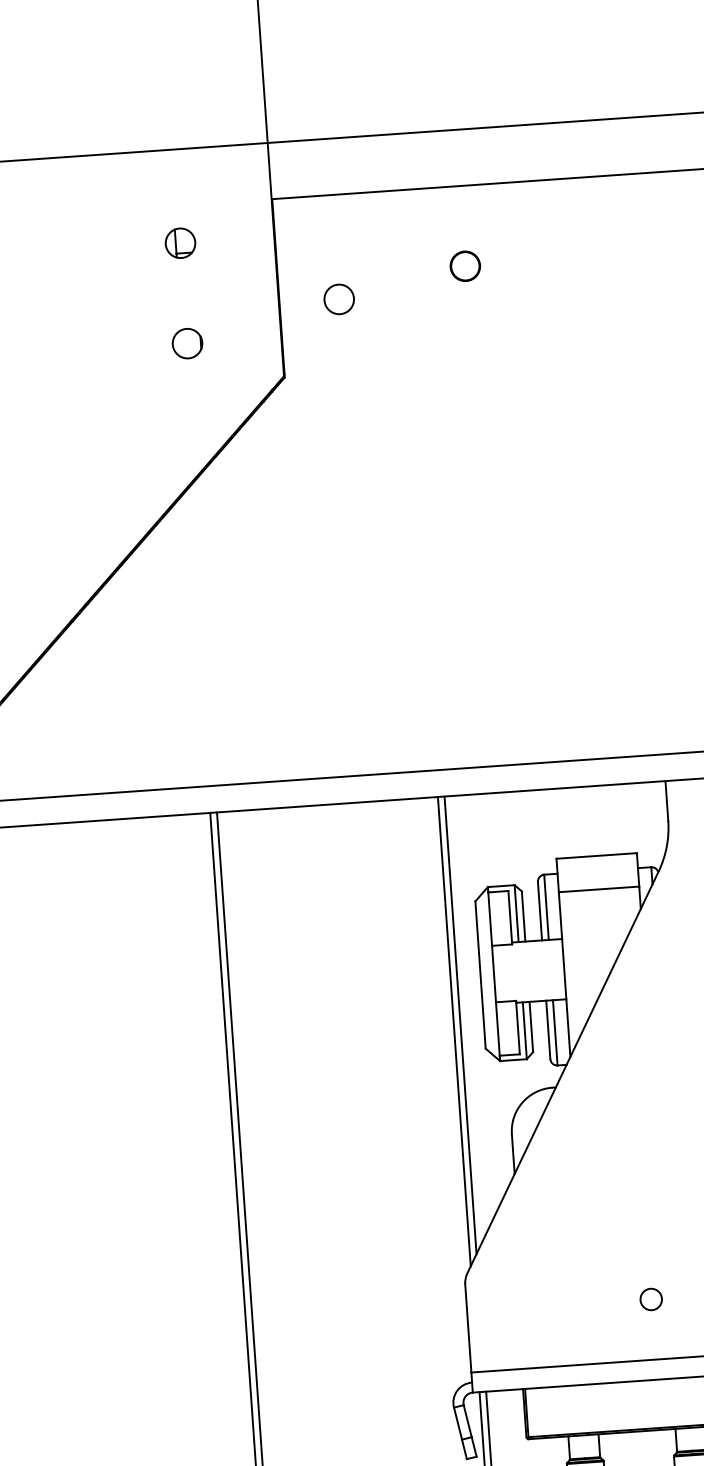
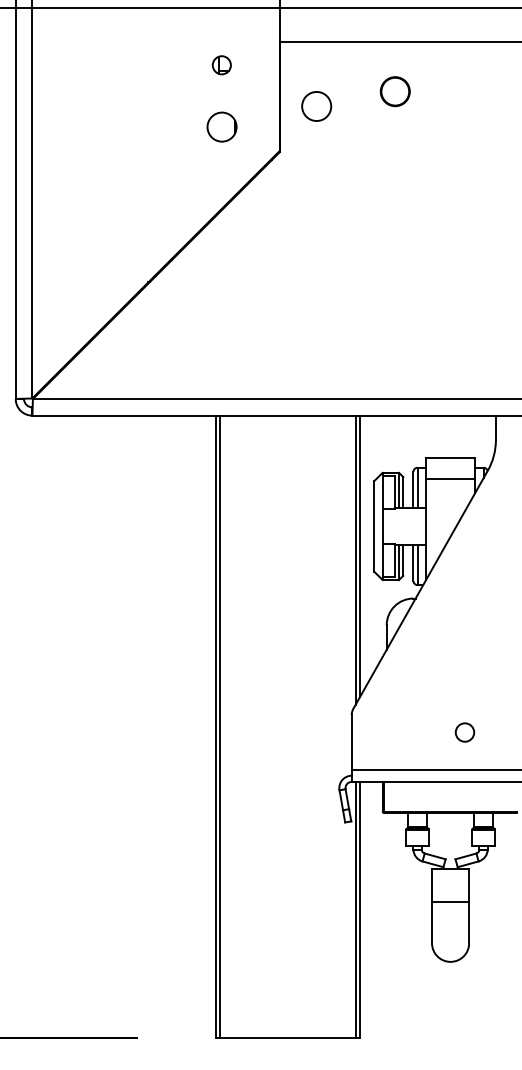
circle: (465, 266) -> (395, 91), size x1.6
circle: (338, 299) -> (316, 106), size x1.6
circle: (186, 342) -> (221, 126), size x1.6
circle: (650, 1299) -> (464, 732), size x1.4

